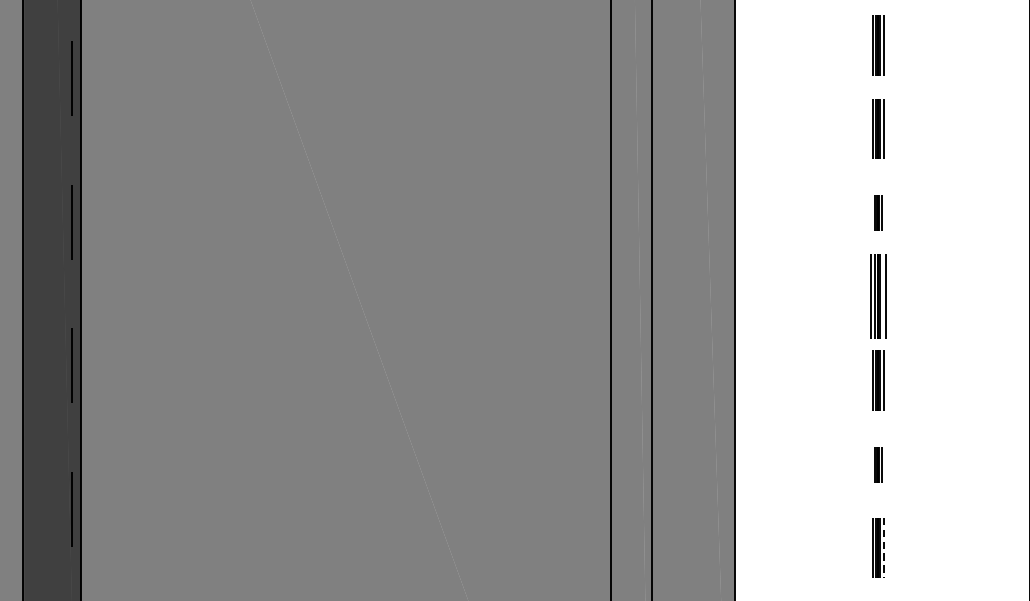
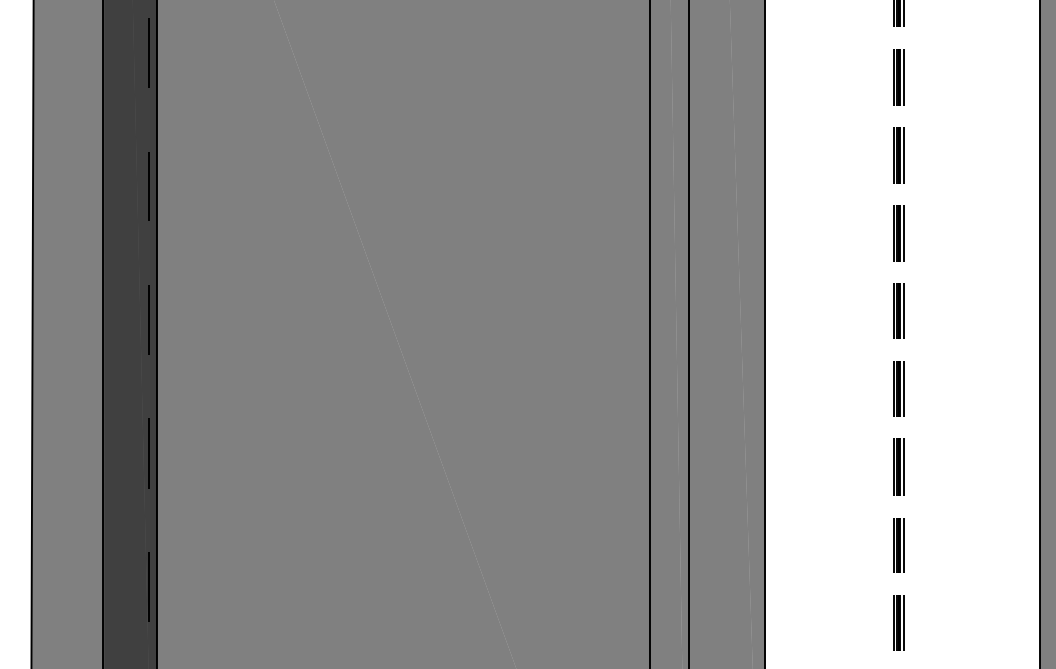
part: (877, 211) -> (898, 310), size x1.67
part: (877, 295) -> (898, 388), size x0.71
part: (877, 464) -> (898, 545), size x1.67
line: (884, 548) -> (904, 623), dashed -> solid

